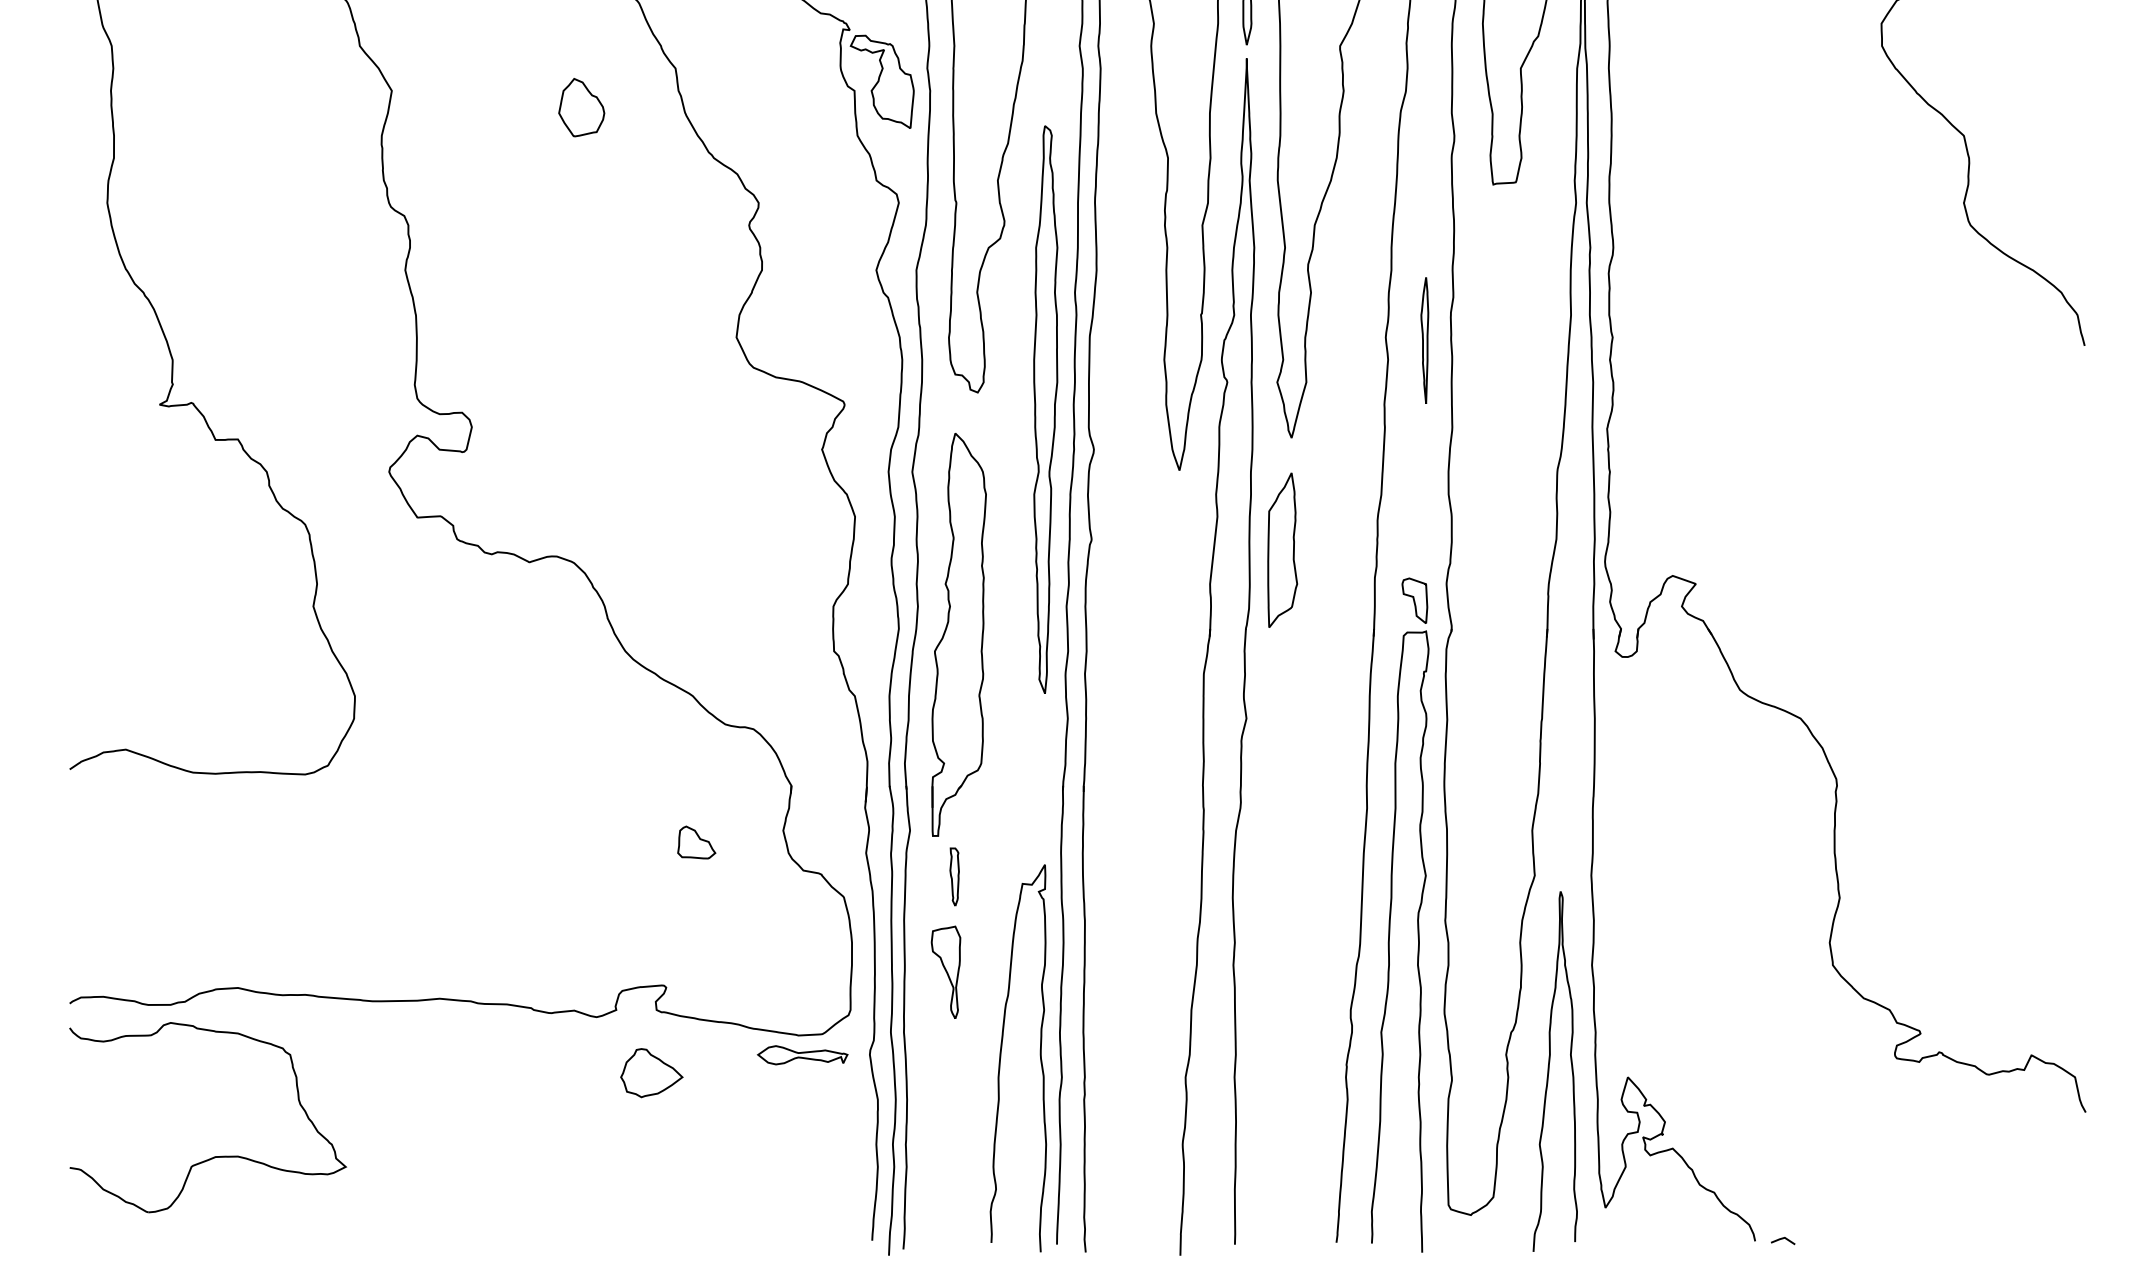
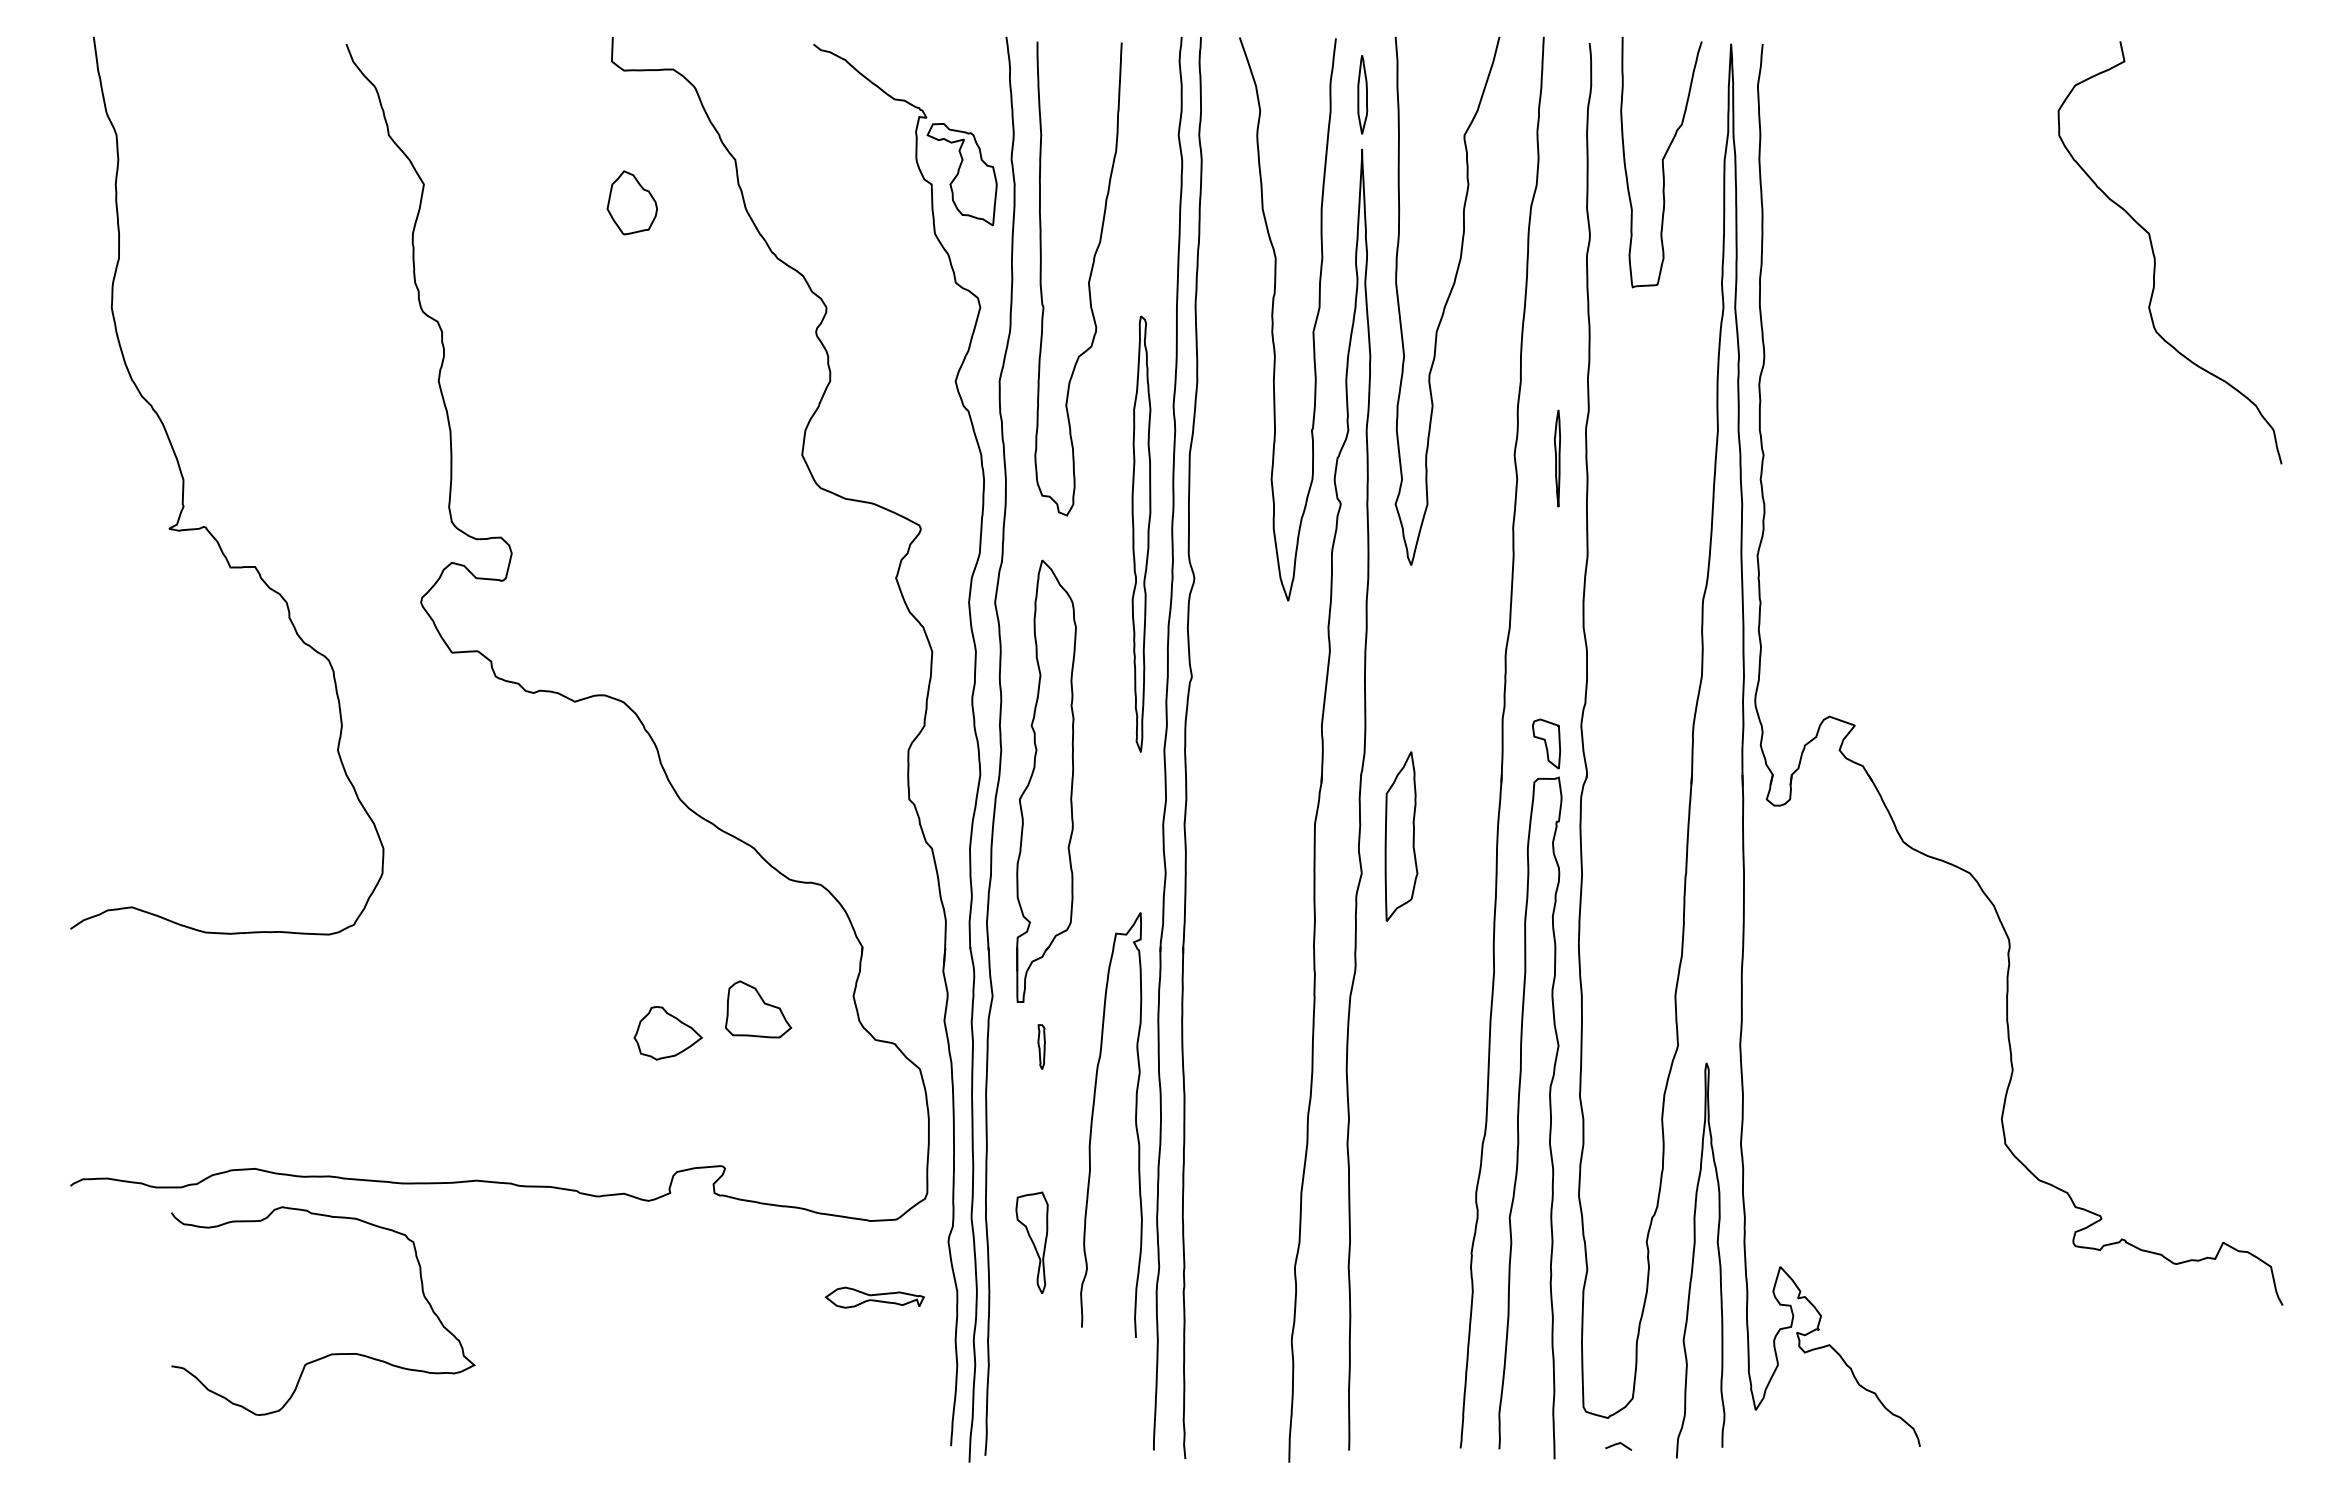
part: (1424, 340) -> (1557, 458), size x0.7
part: (1045, 408) -> (1141, 533), size x0.7
part: (1282, 550) -> (1401, 836), moved
part: (696, 841) -> (758, 1008), size x1.6
part: (954, 876) -> (1041, 1046), size x0.7
part: (945, 972) -> (1031, 1242), moved
part: (802, 1055) -> (874, 1297), moved
curve: (1001, 1057) -> (1092, 1124), moved
part: (651, 1073) -> (667, 1033), moved
part: (214, 1156) -> (330, 1353), moved
line: (1782, 1239) -> (1618, 1444), moved

